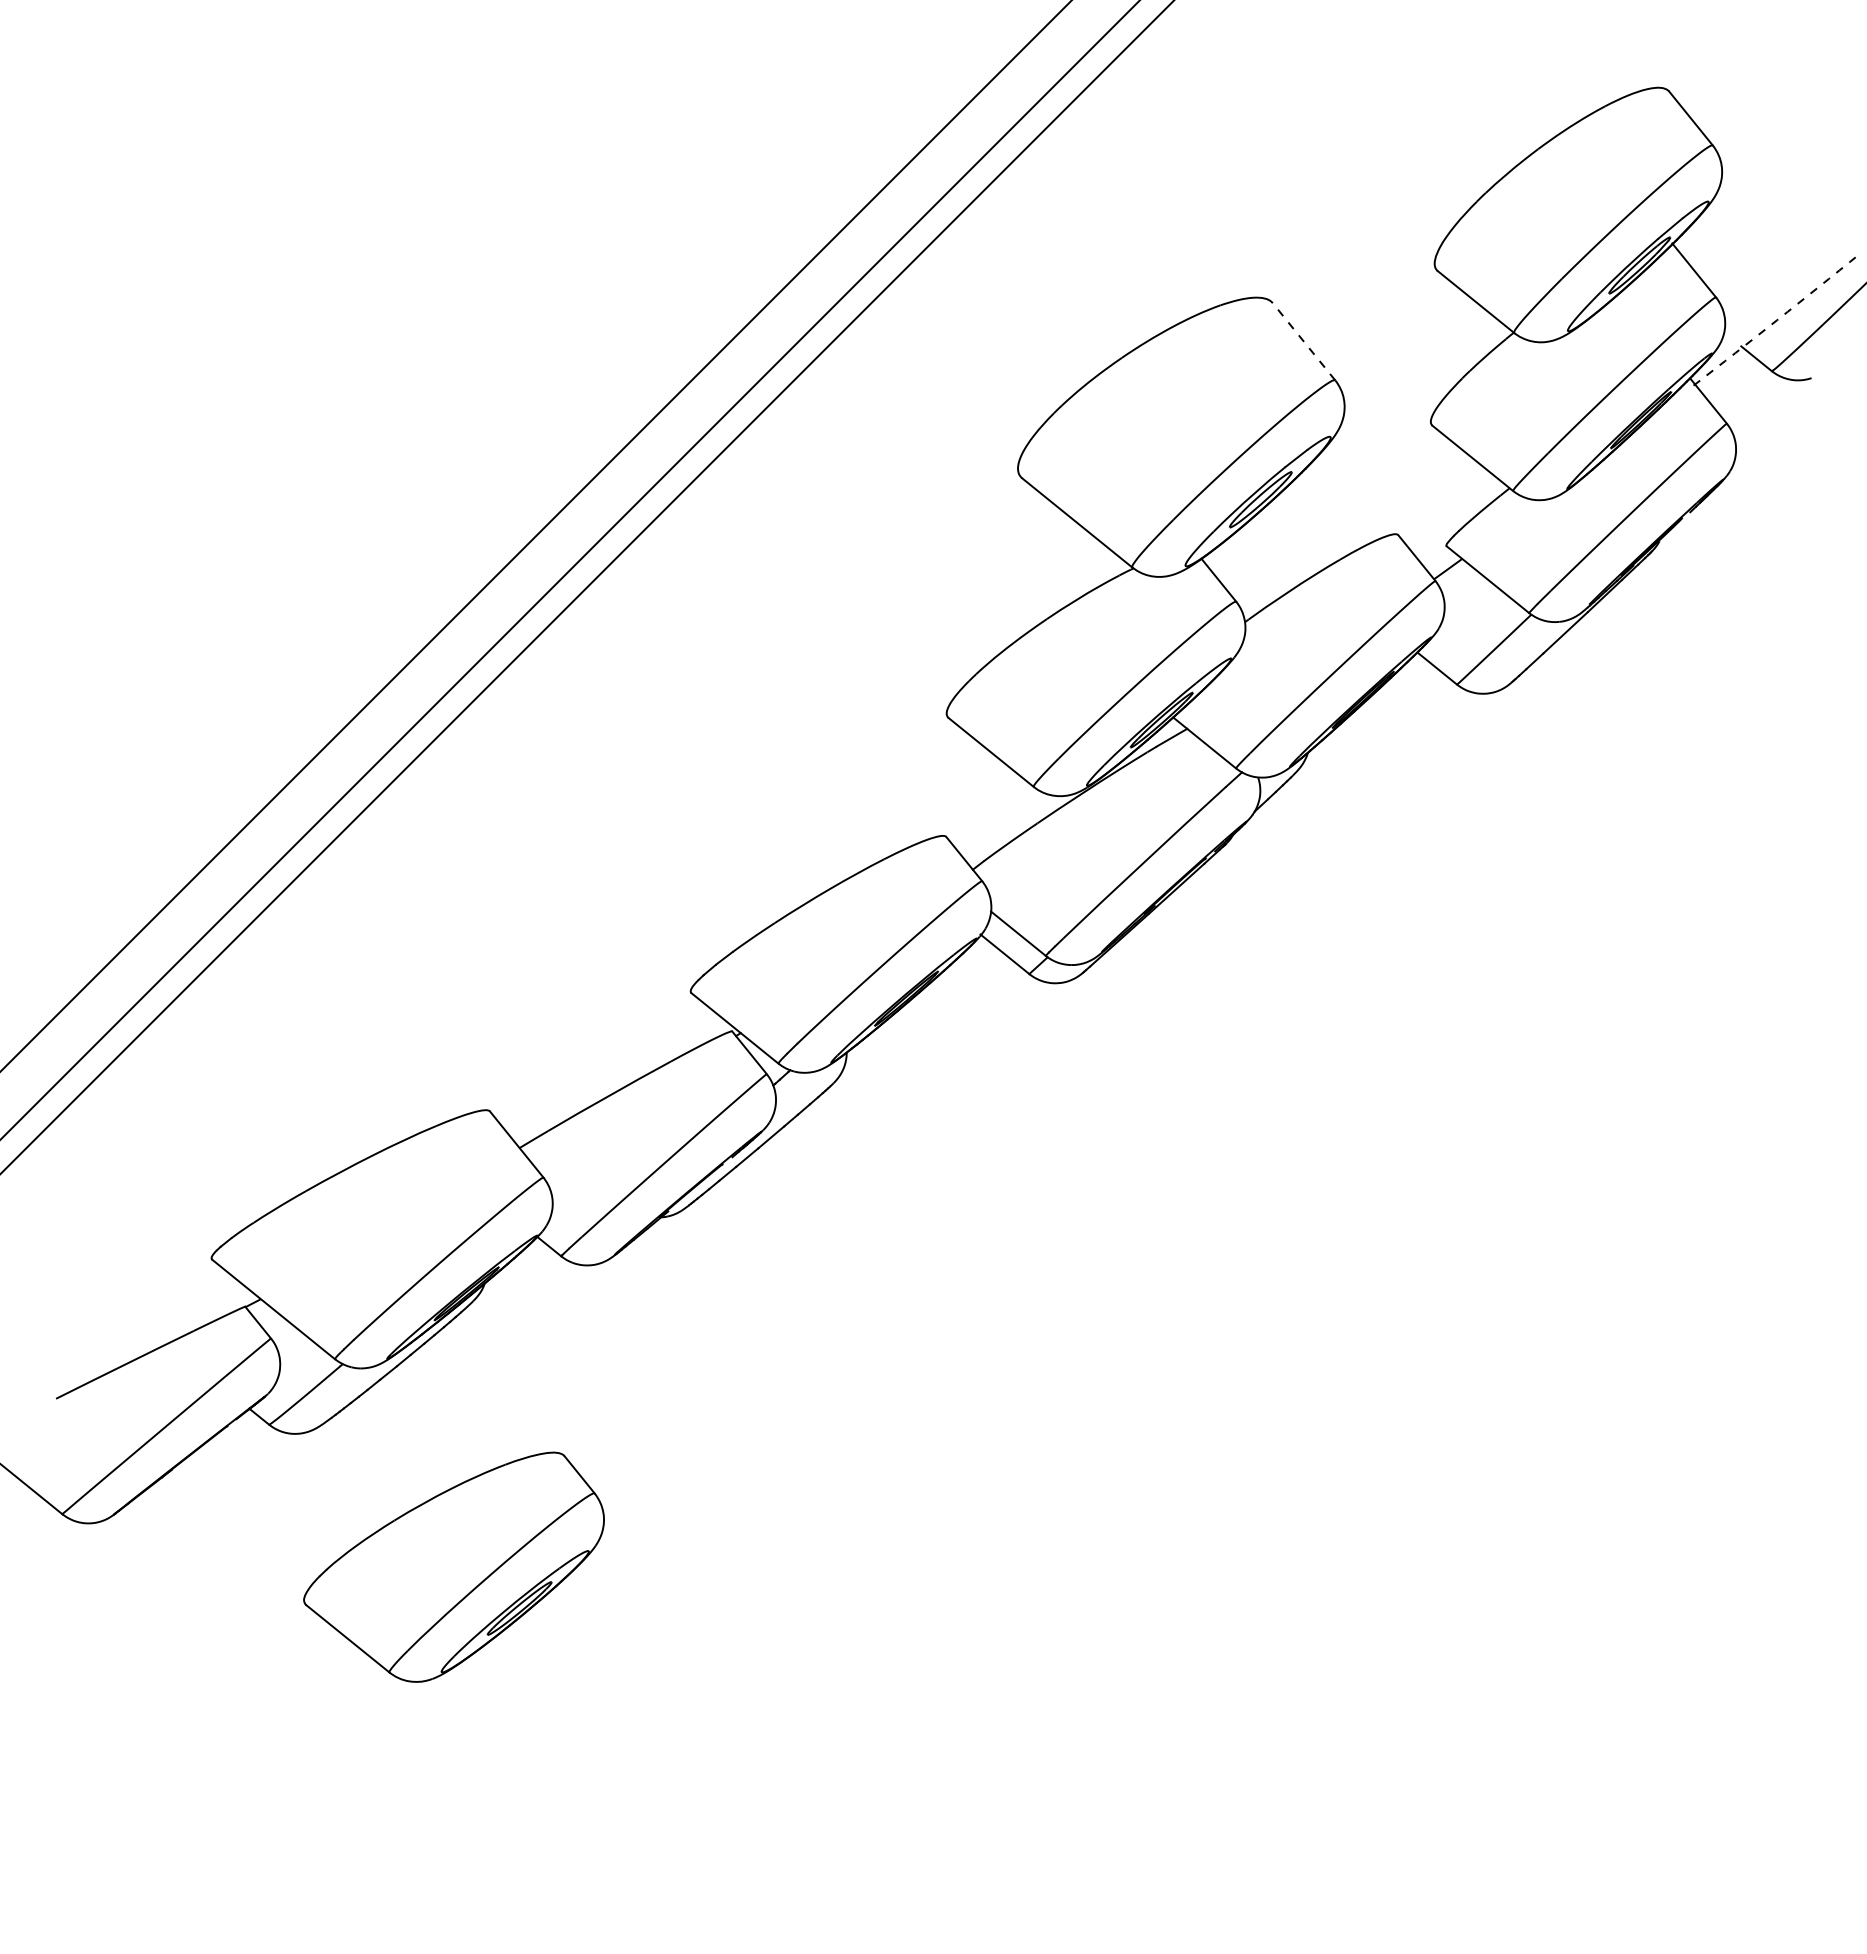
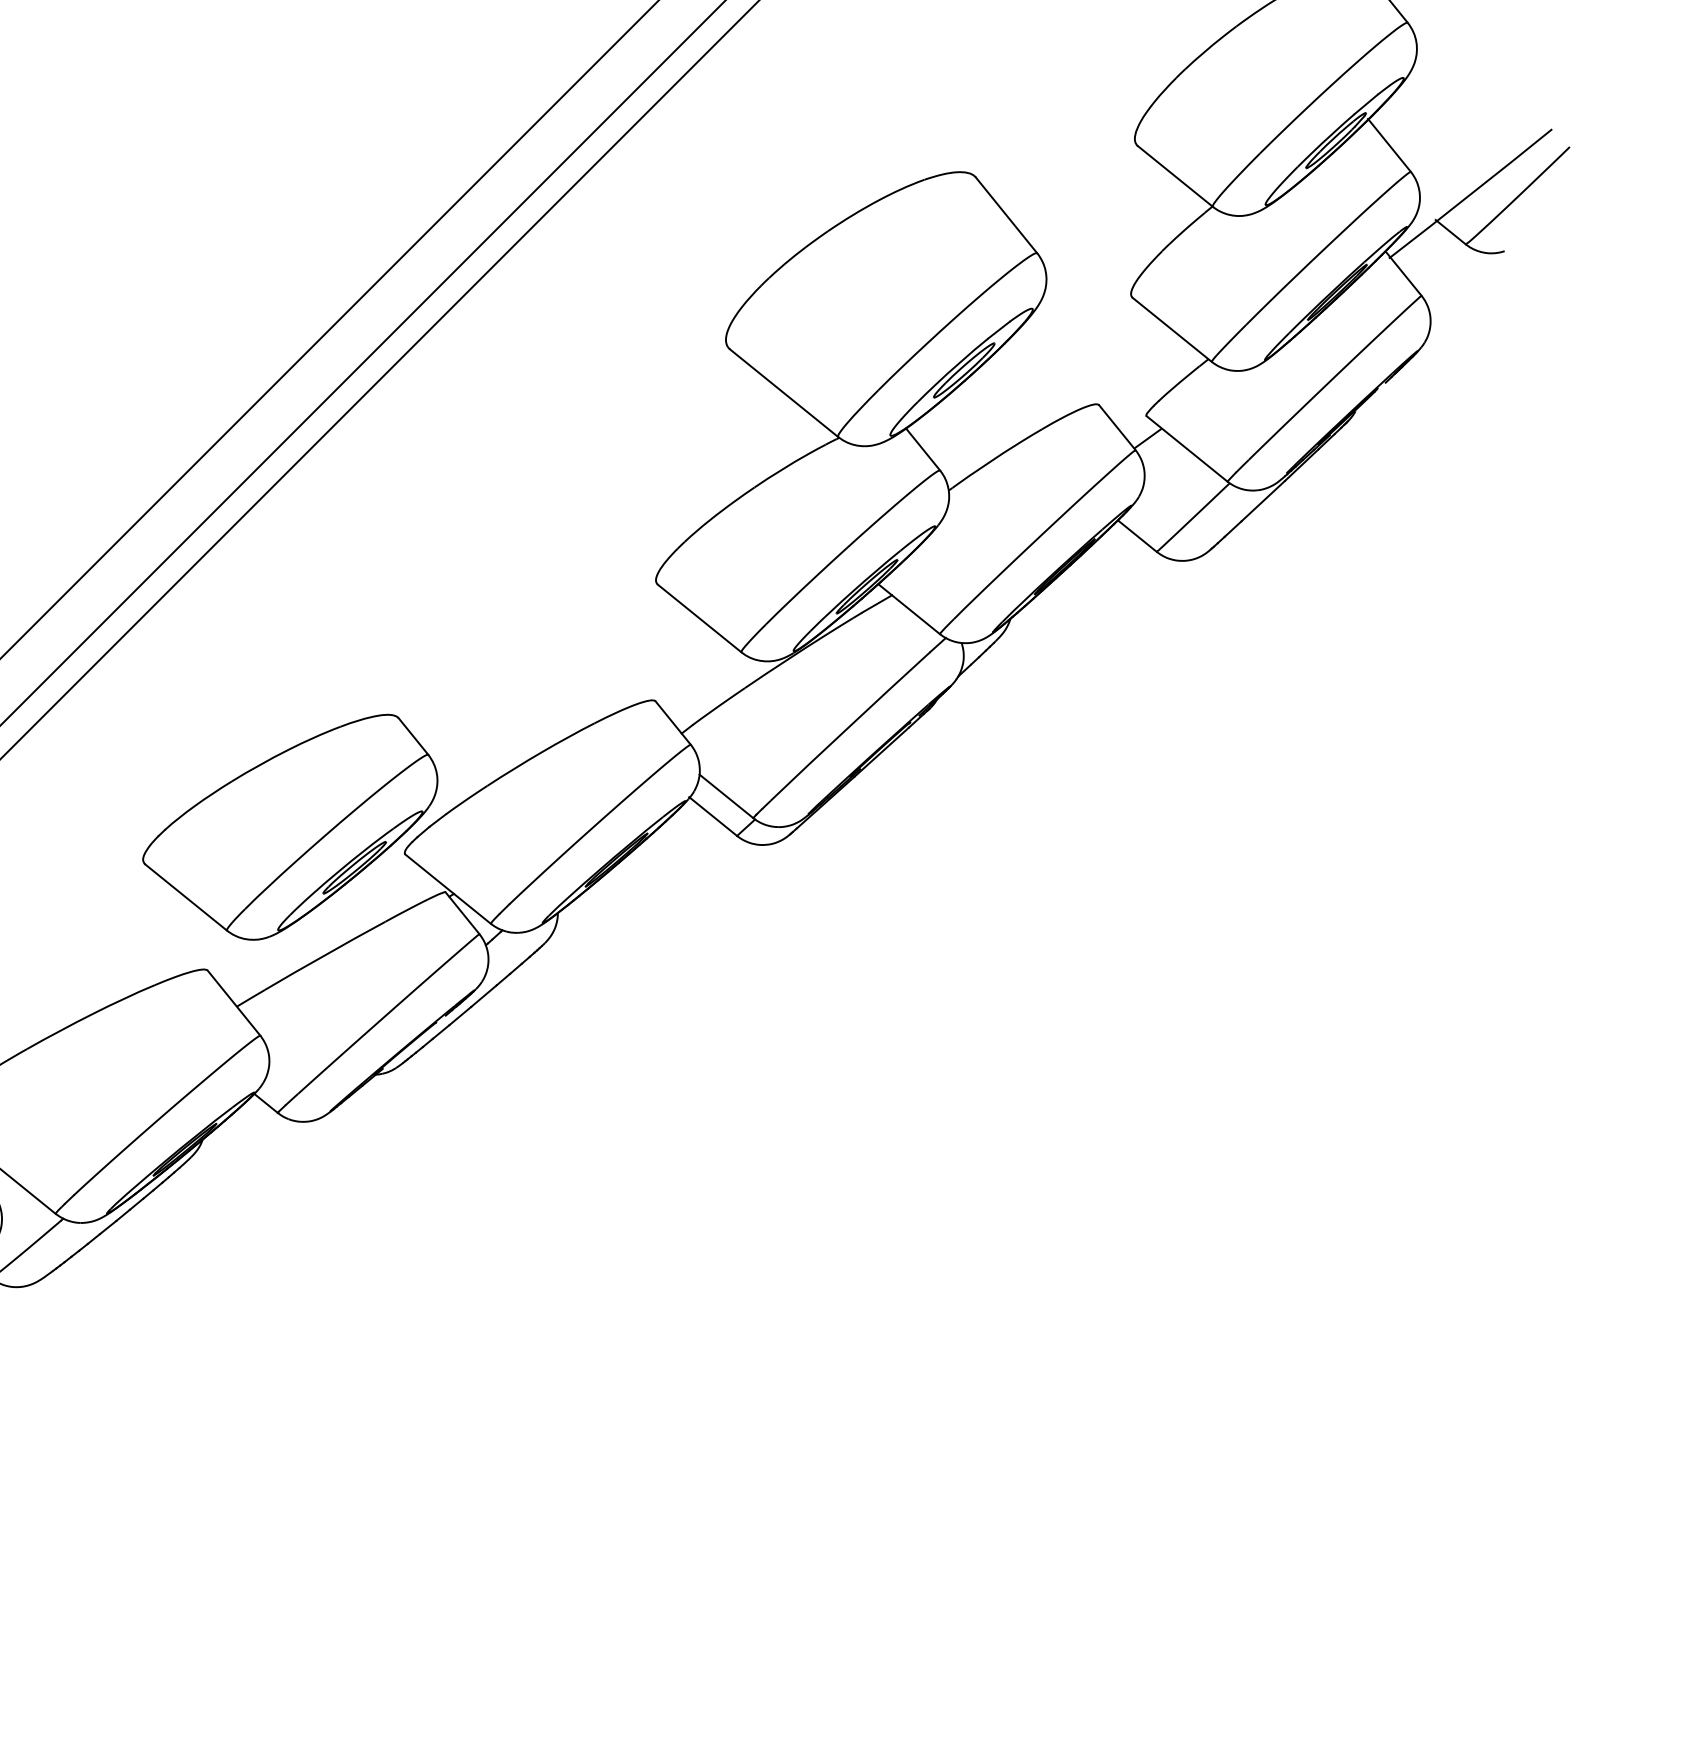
arc: (1777, 320) -> (1471, 194), dashed -> solid
line: (1304, 341) -> (1007, 215), dashed -> solid
part: (453, 1566) -> (289, 826), moved

